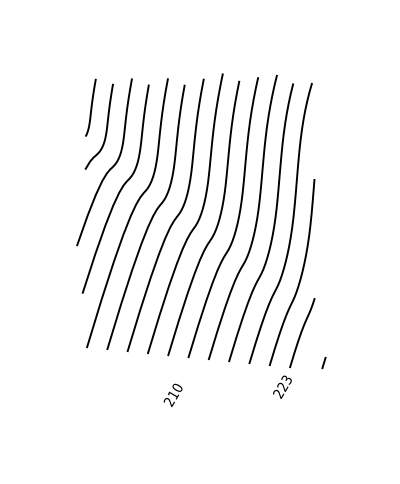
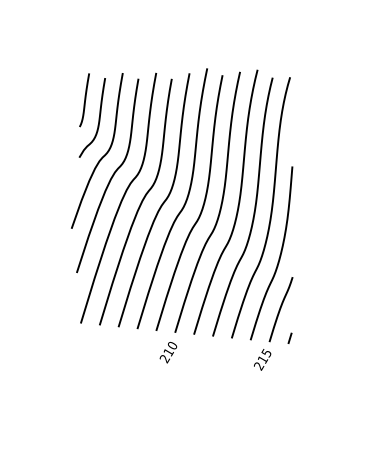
line: (323, 362) -> (289, 337), moved
text: (284, 383) -> (264, 356), 223 -> 215
text: (172, 394) -> (167, 351), moved

